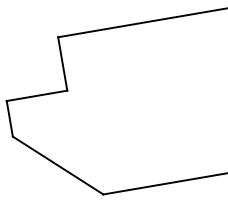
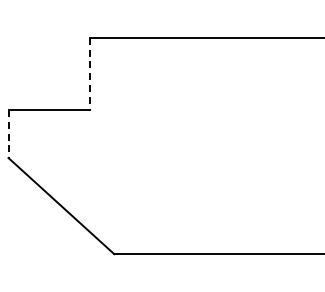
line: (62, 64) -> (90, 74), solid -> dashed
line: (9, 119) -> (8, 134), solid -> dashed

